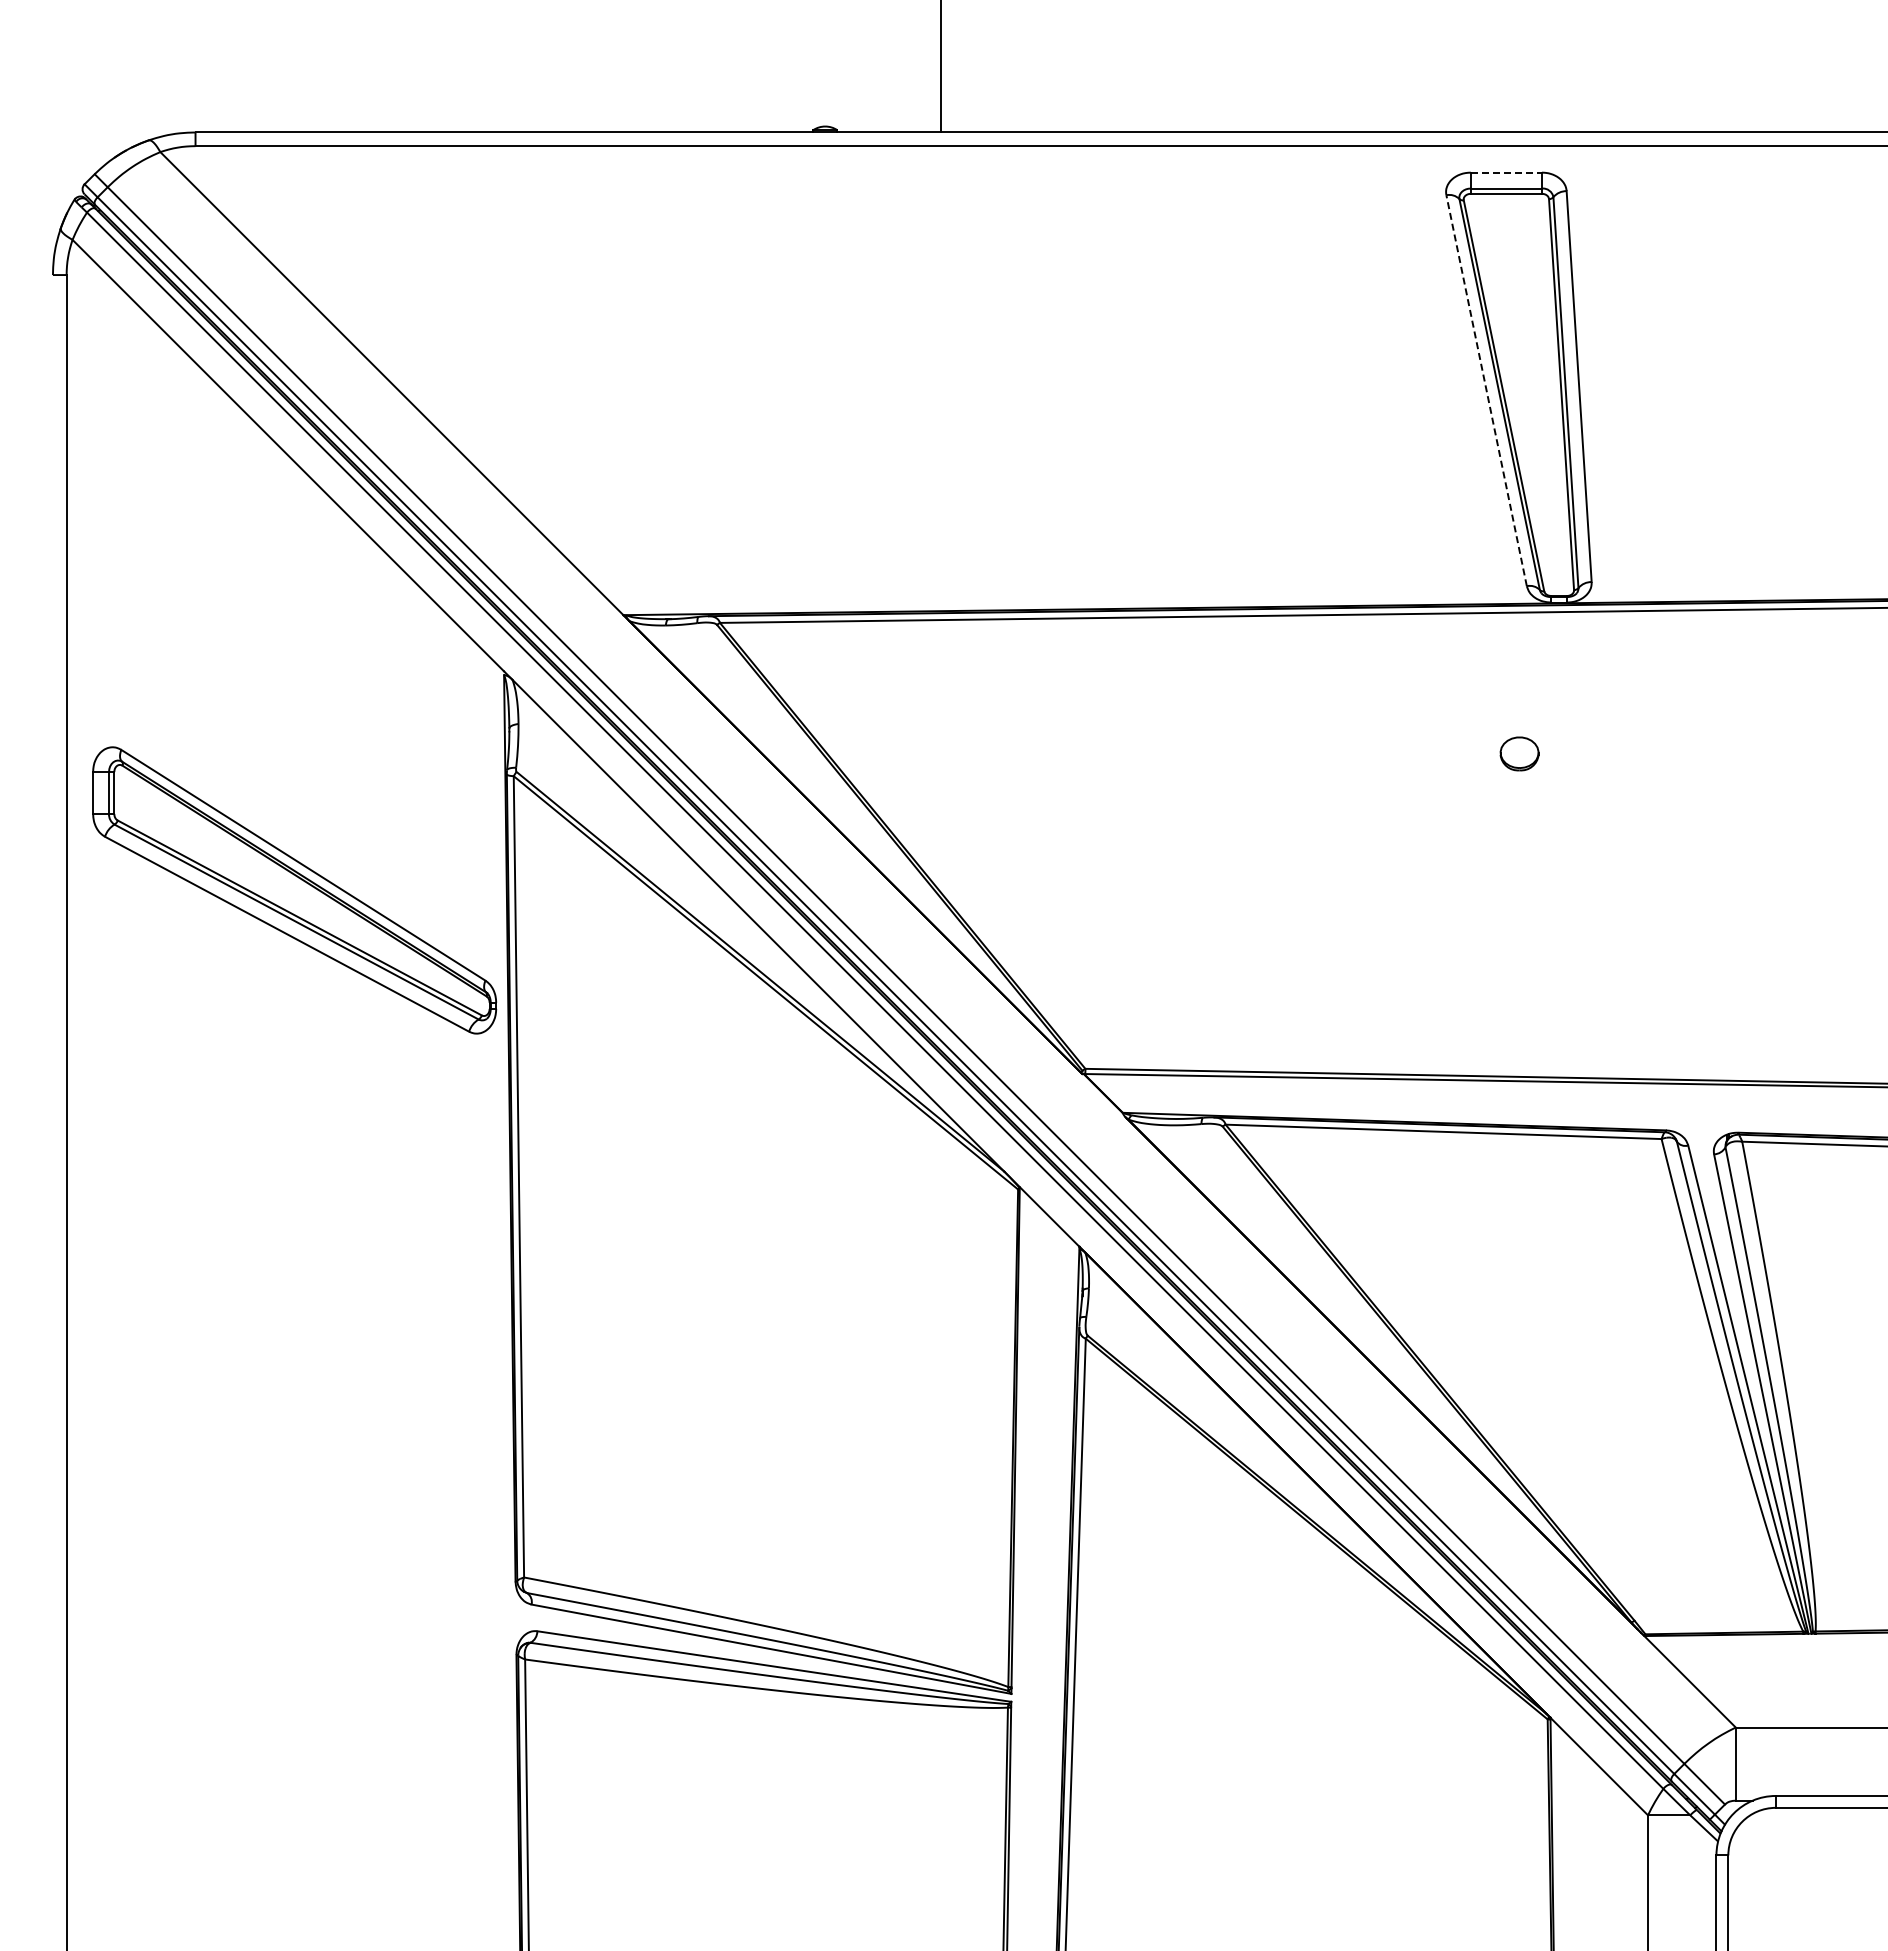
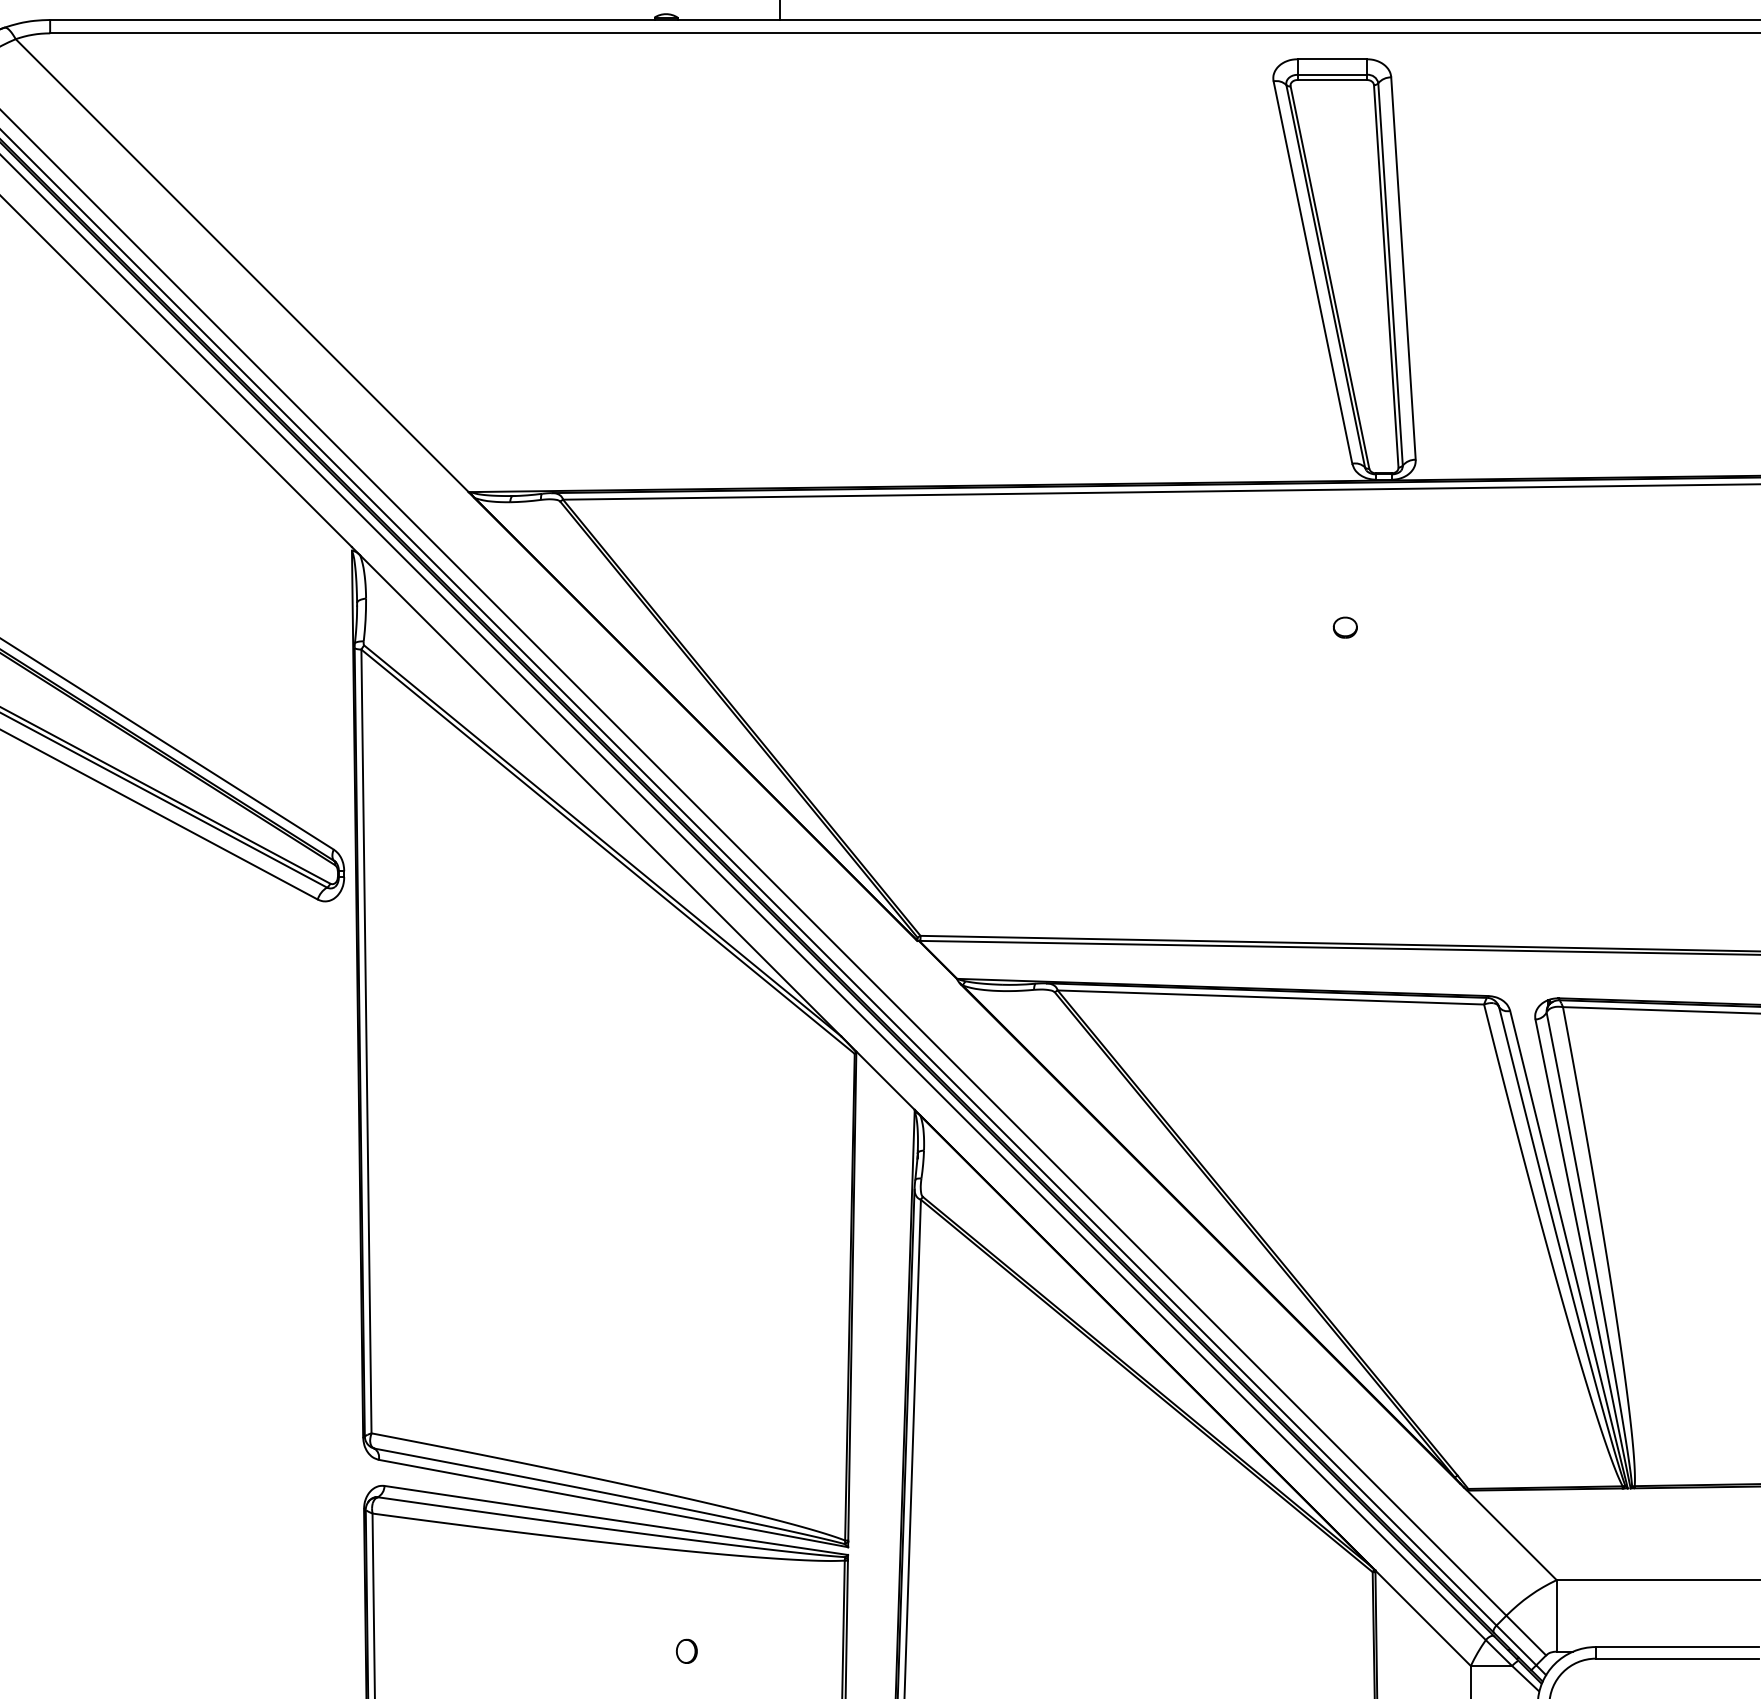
line: (1506, 172) -> (1332, 59), dashed -> solid
line: (1486, 390) -> (1312, 272), dashed -> solid
part: (1519, 753) -> (1345, 627), size x0.62
part: (846, 1800) -> (686, 1651), added

